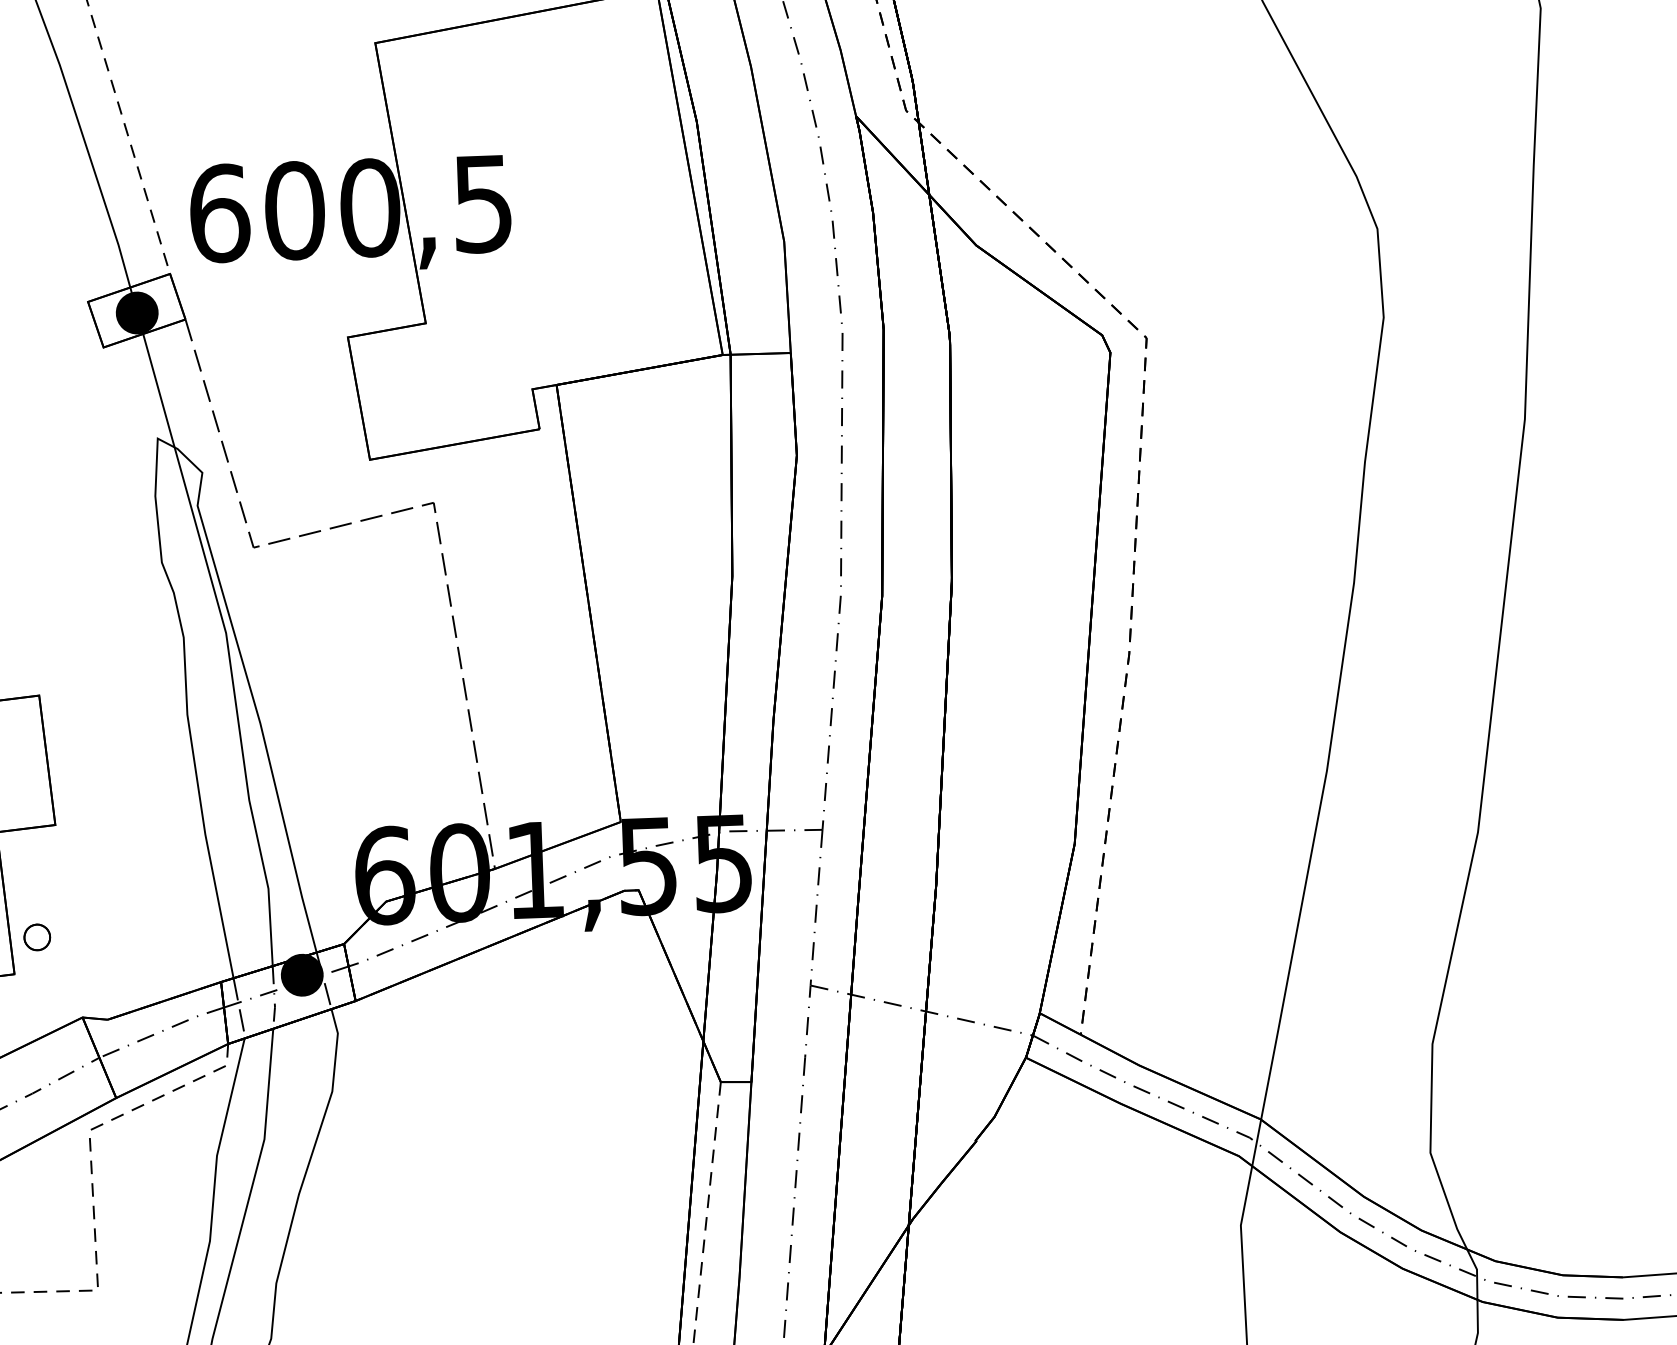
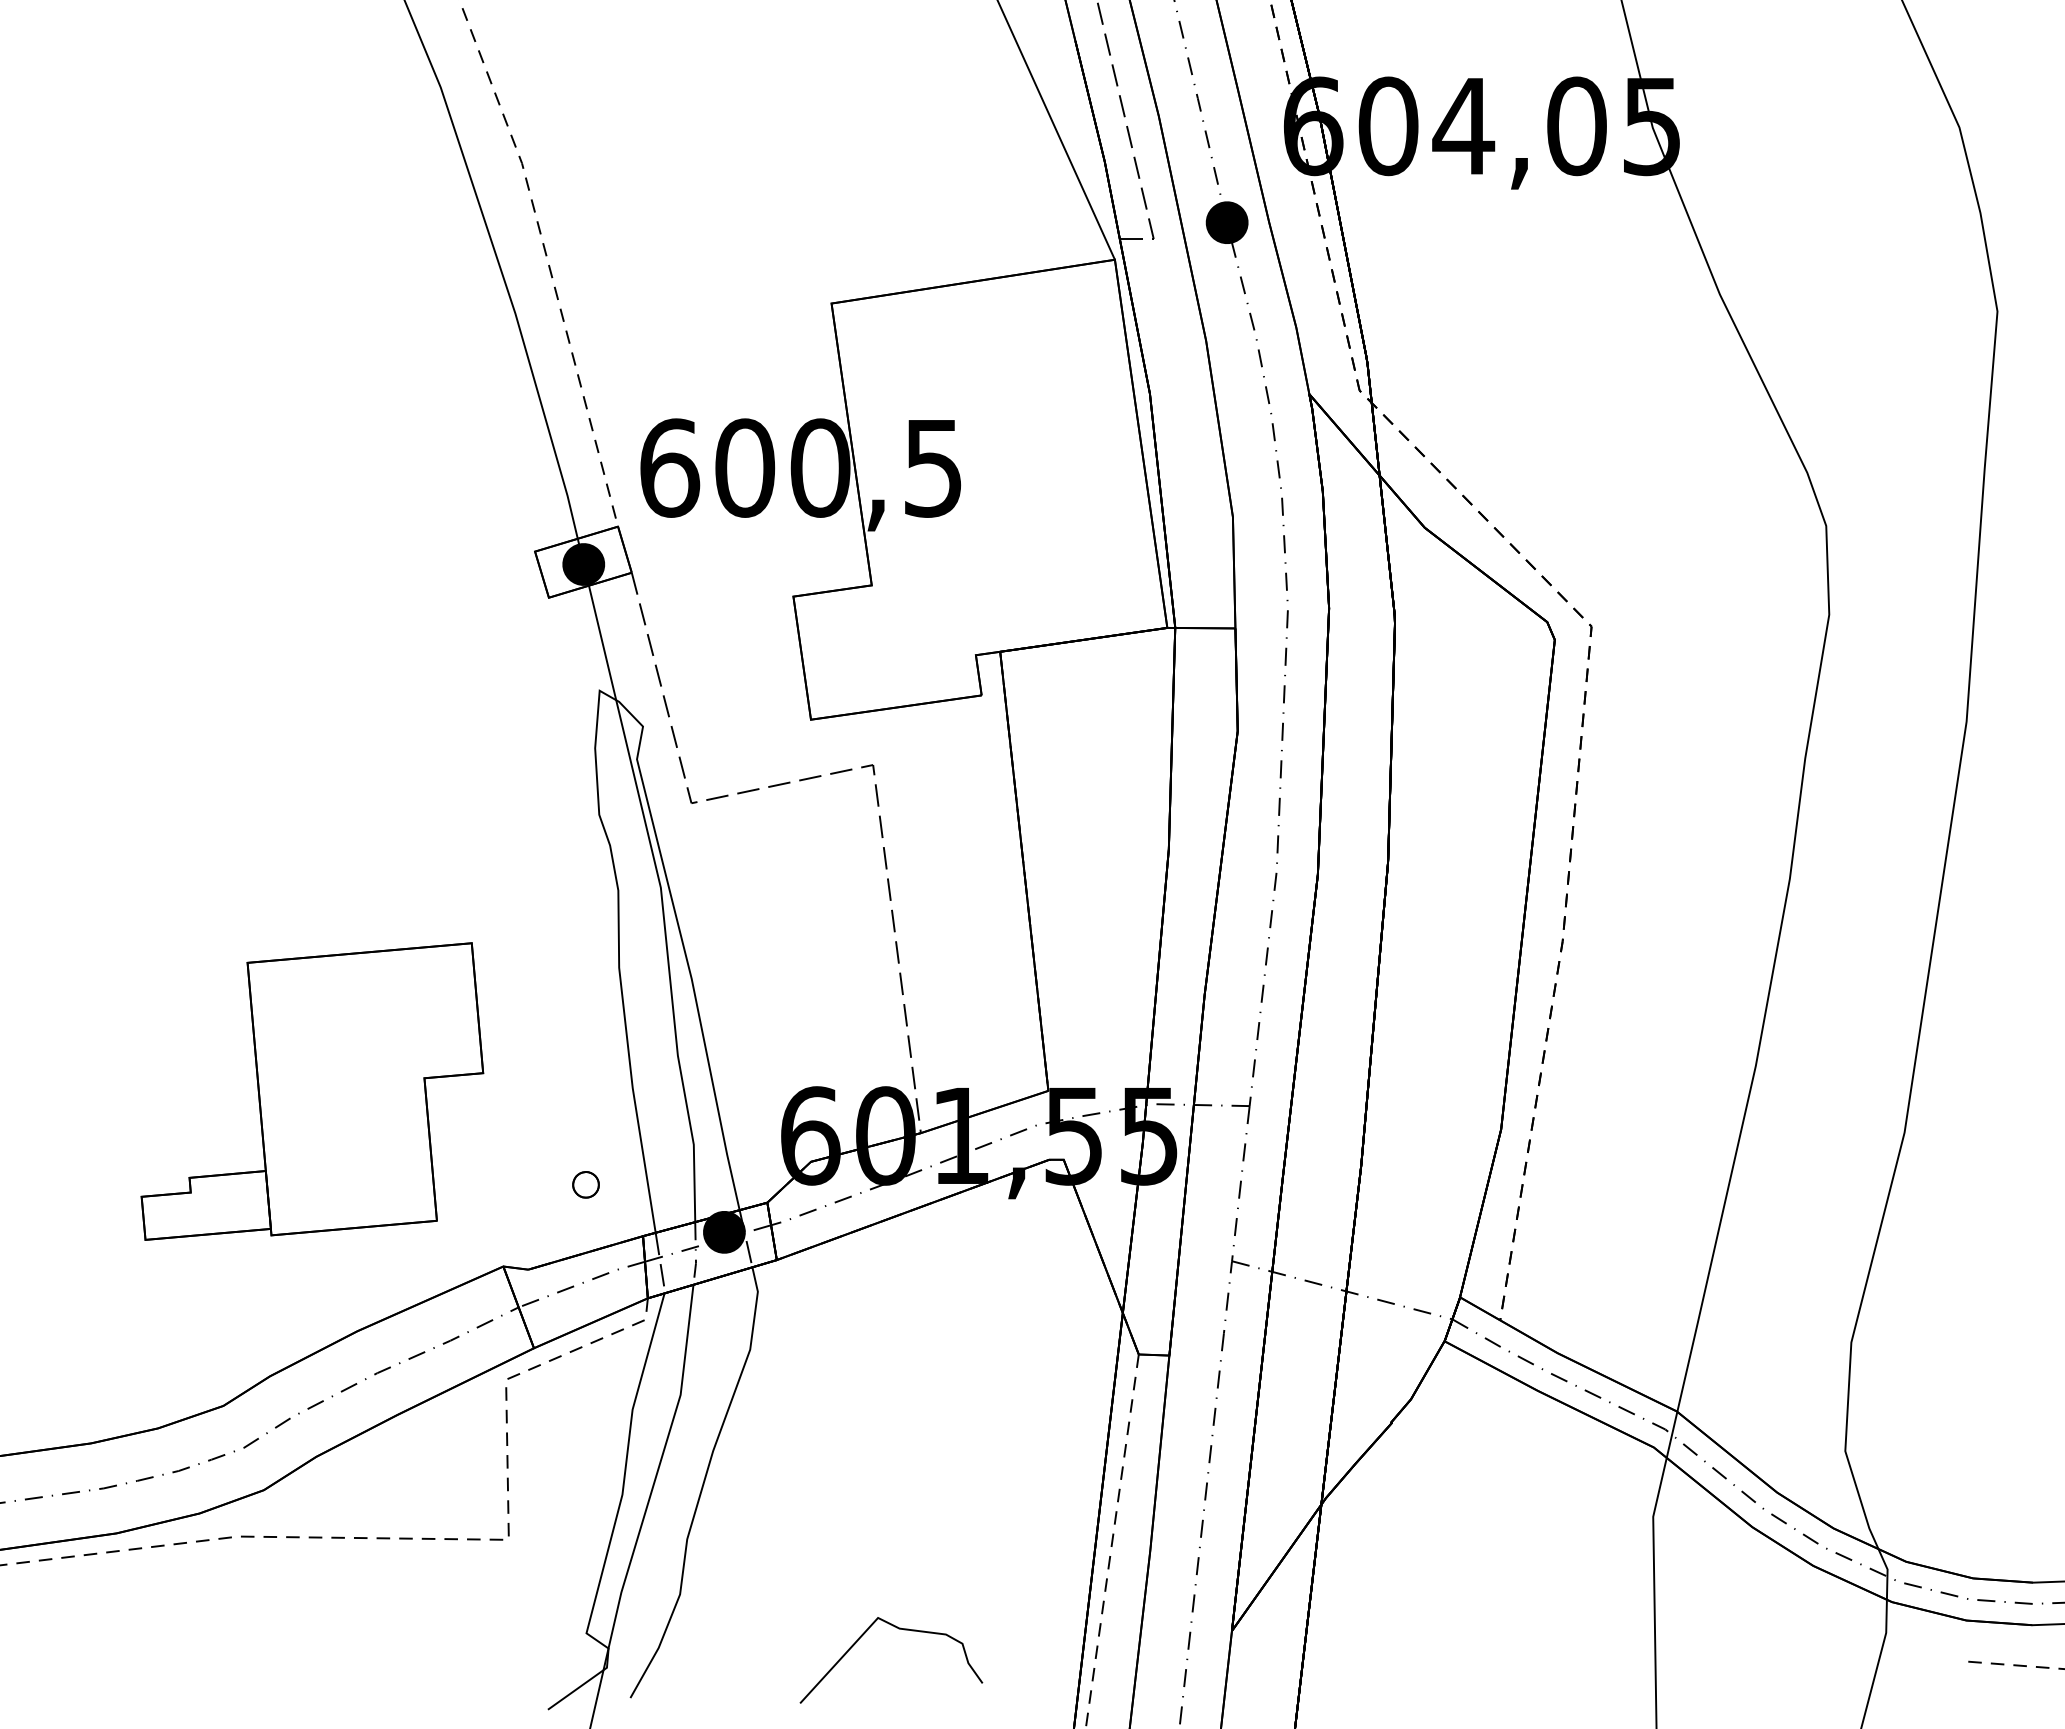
part: (36, 937) -> (585, 1184), moved

